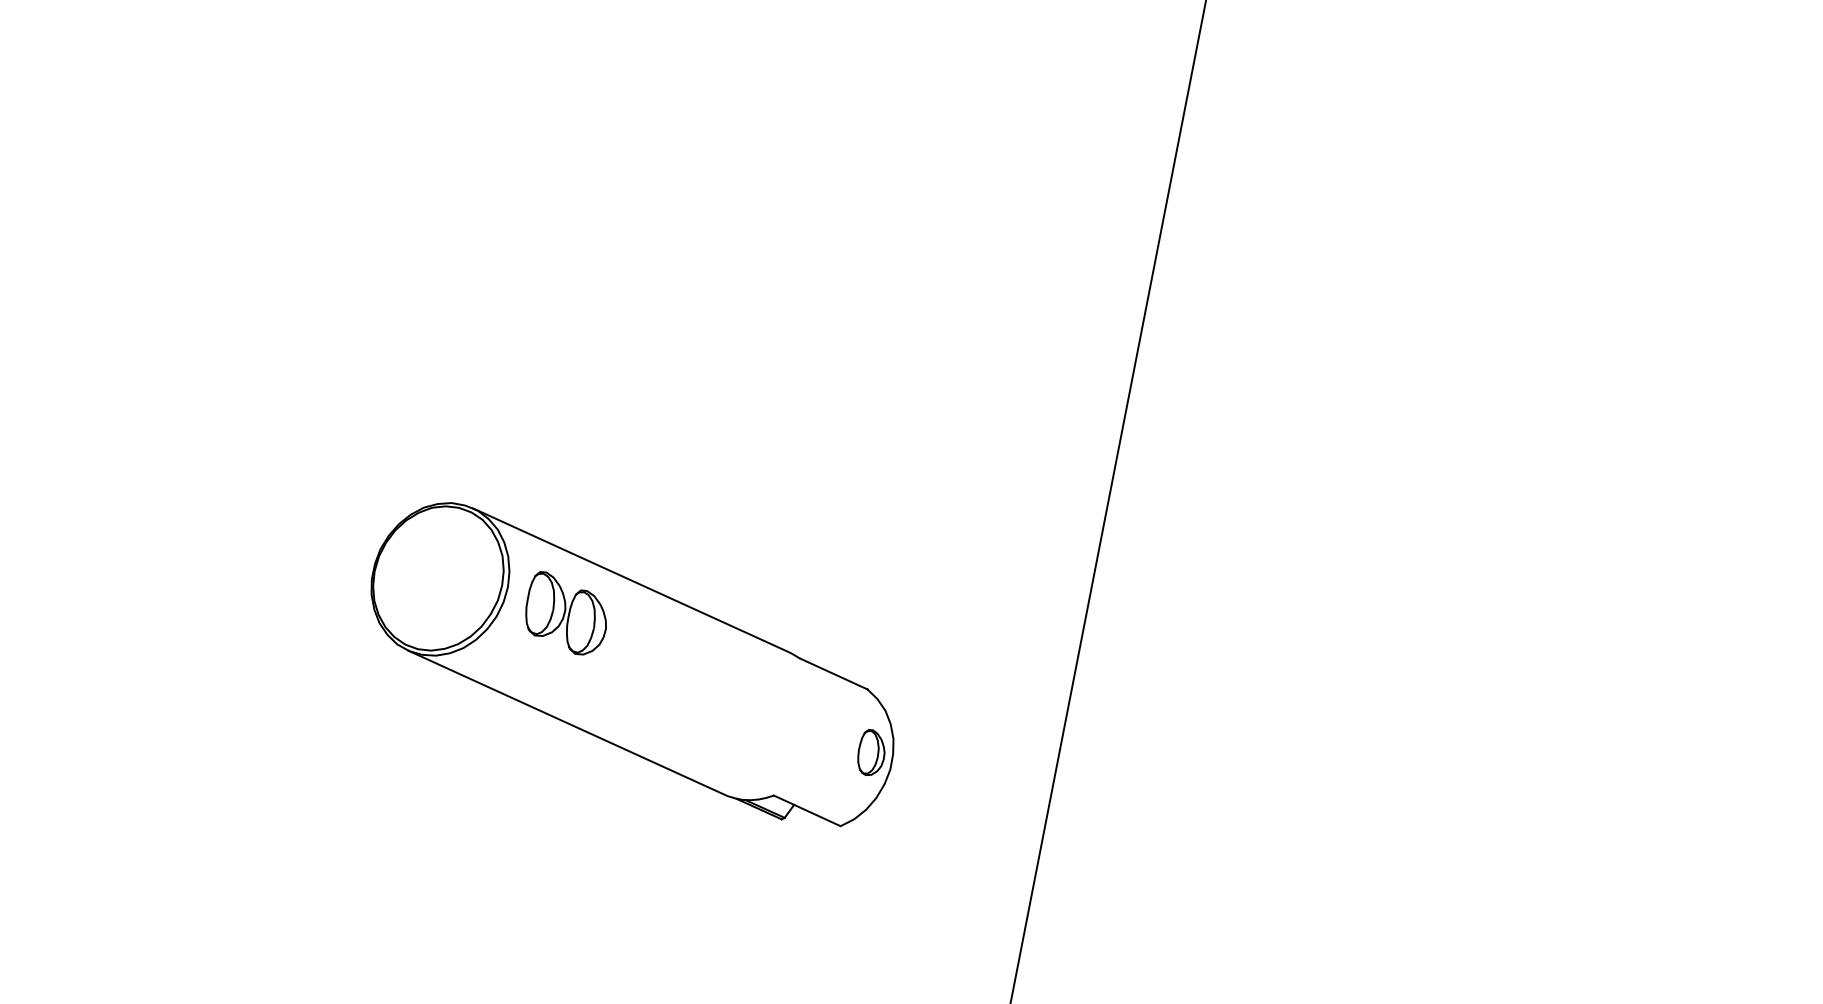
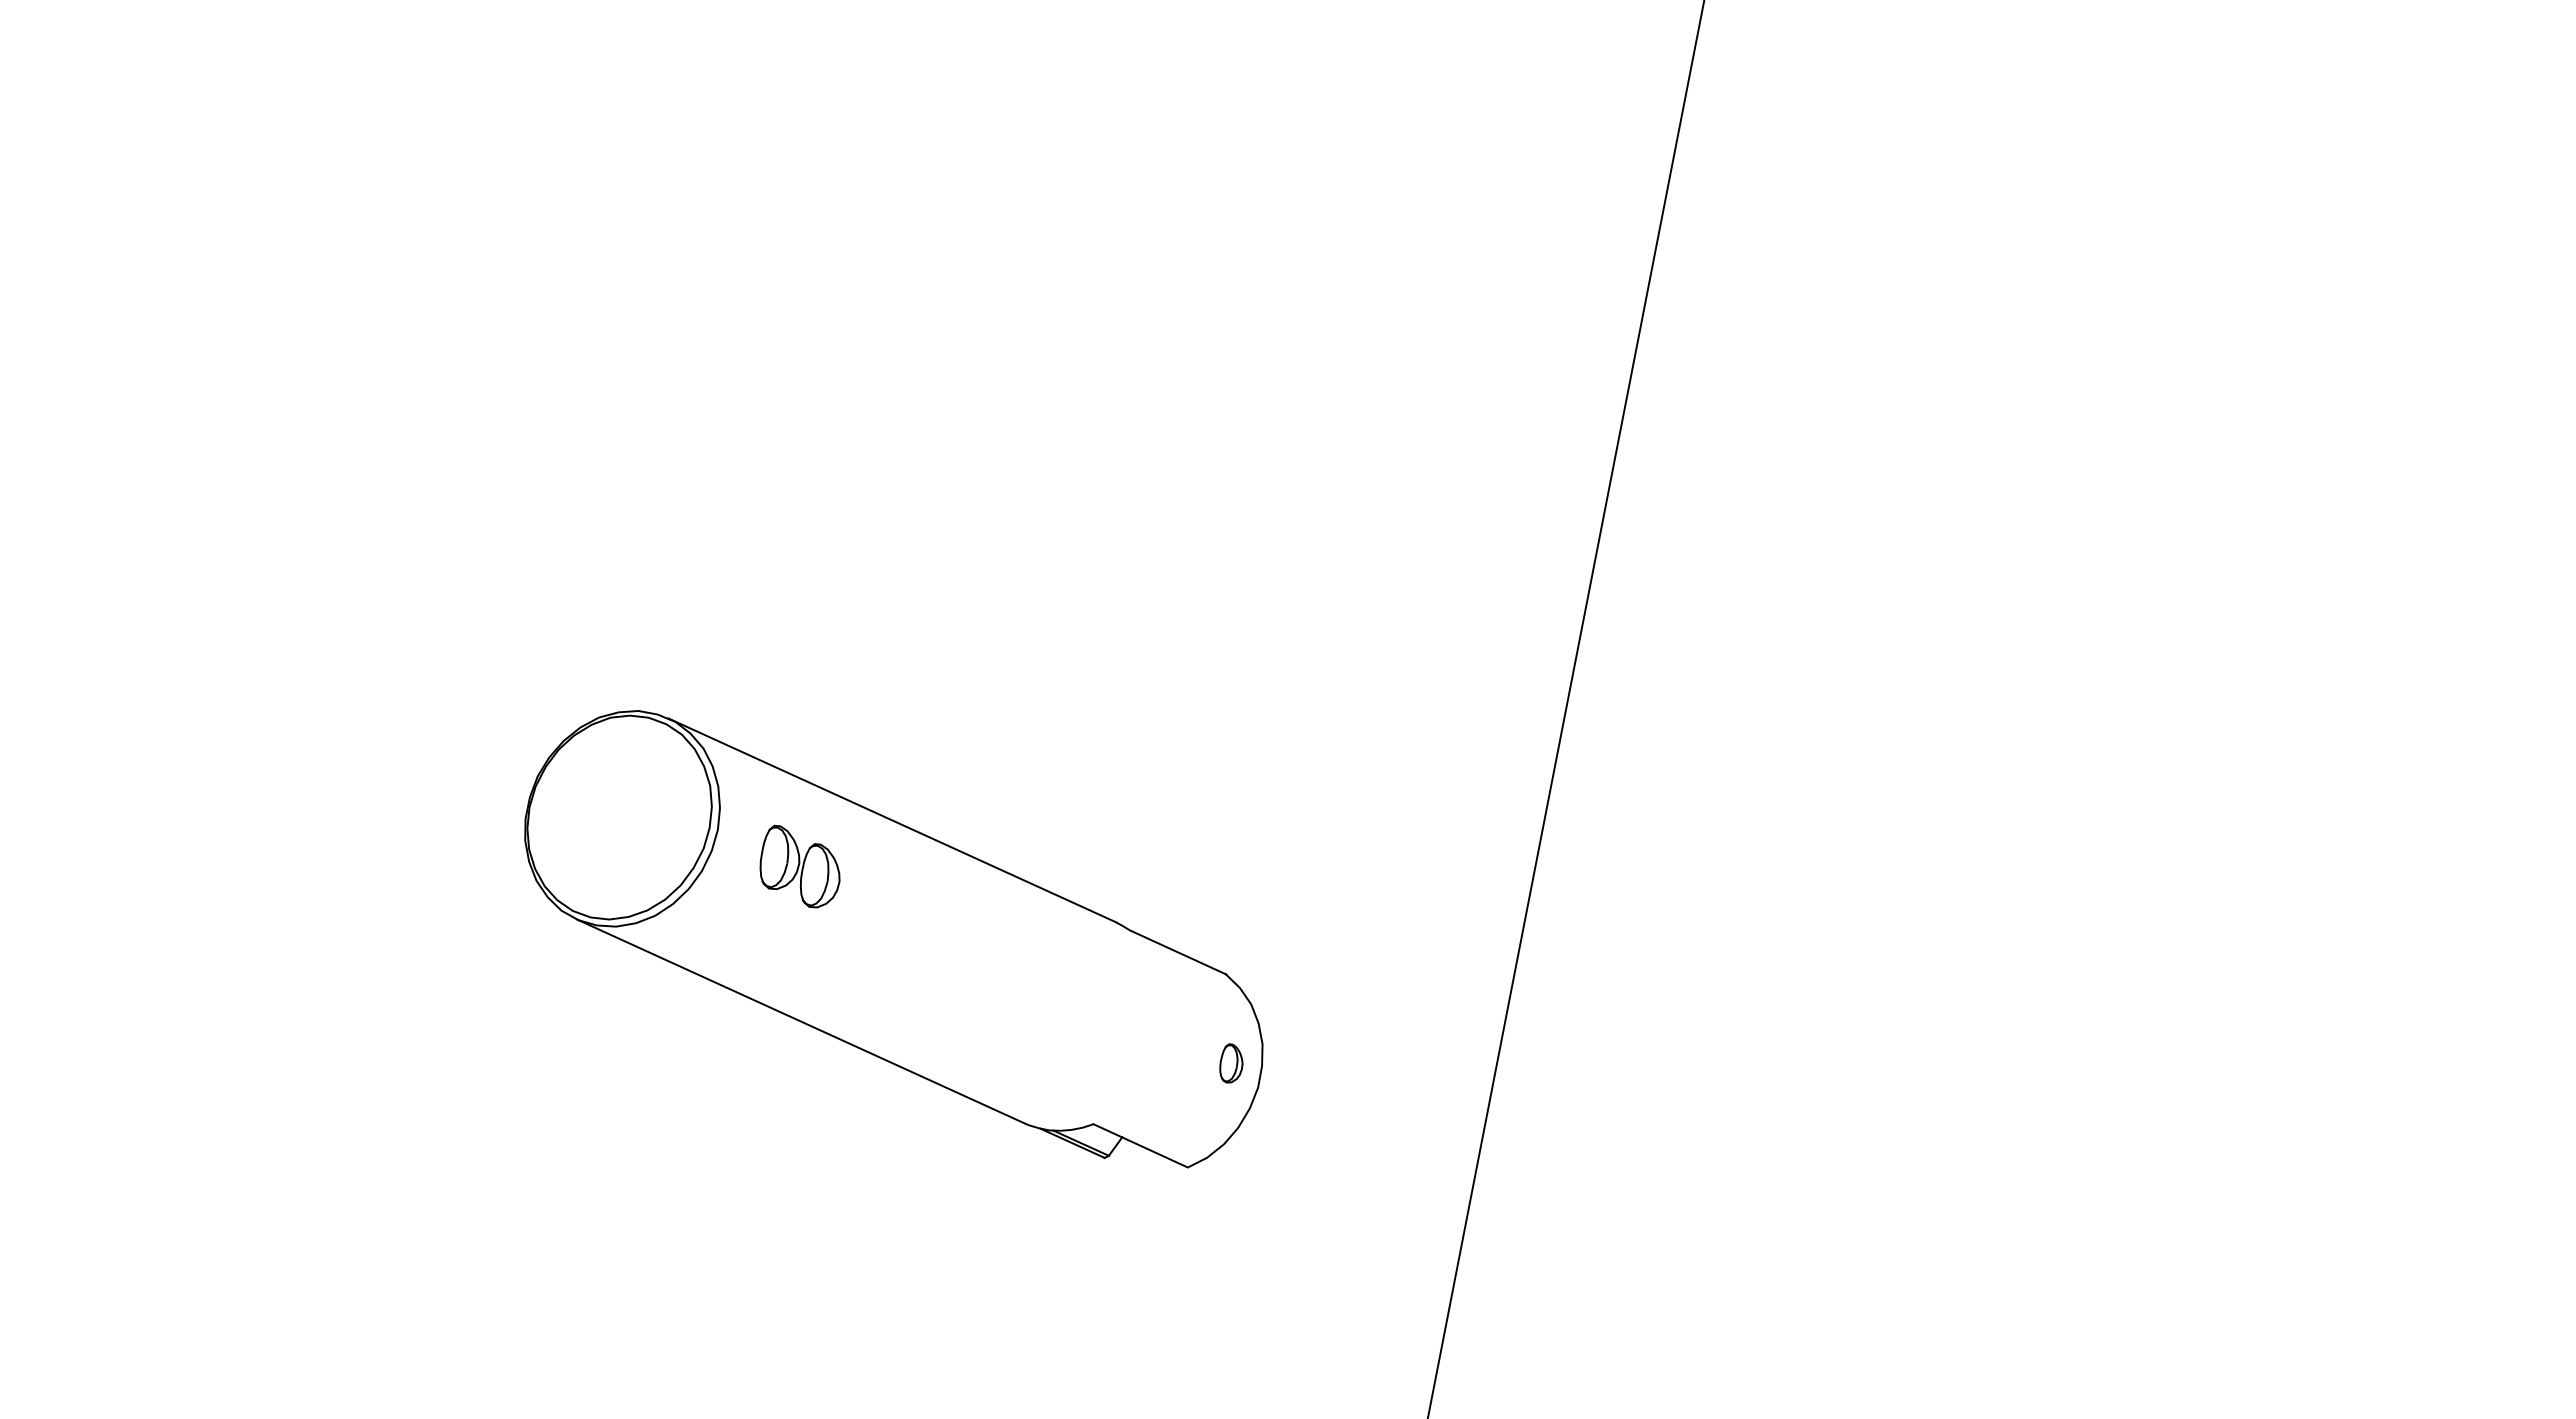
part: (565, 613) -> (799, 866), size x0.7
part: (871, 752) -> (1231, 1063), size x0.6

